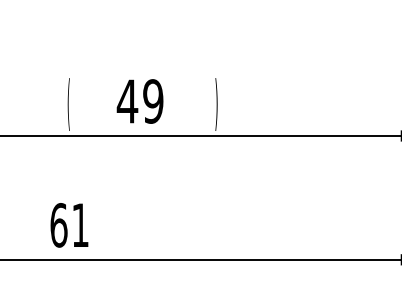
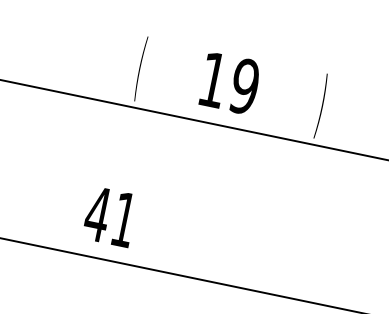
text: (127, 101) -> (213, 79), 49 -> 19
text: (58, 225) -> (97, 214), 61 -> 41

